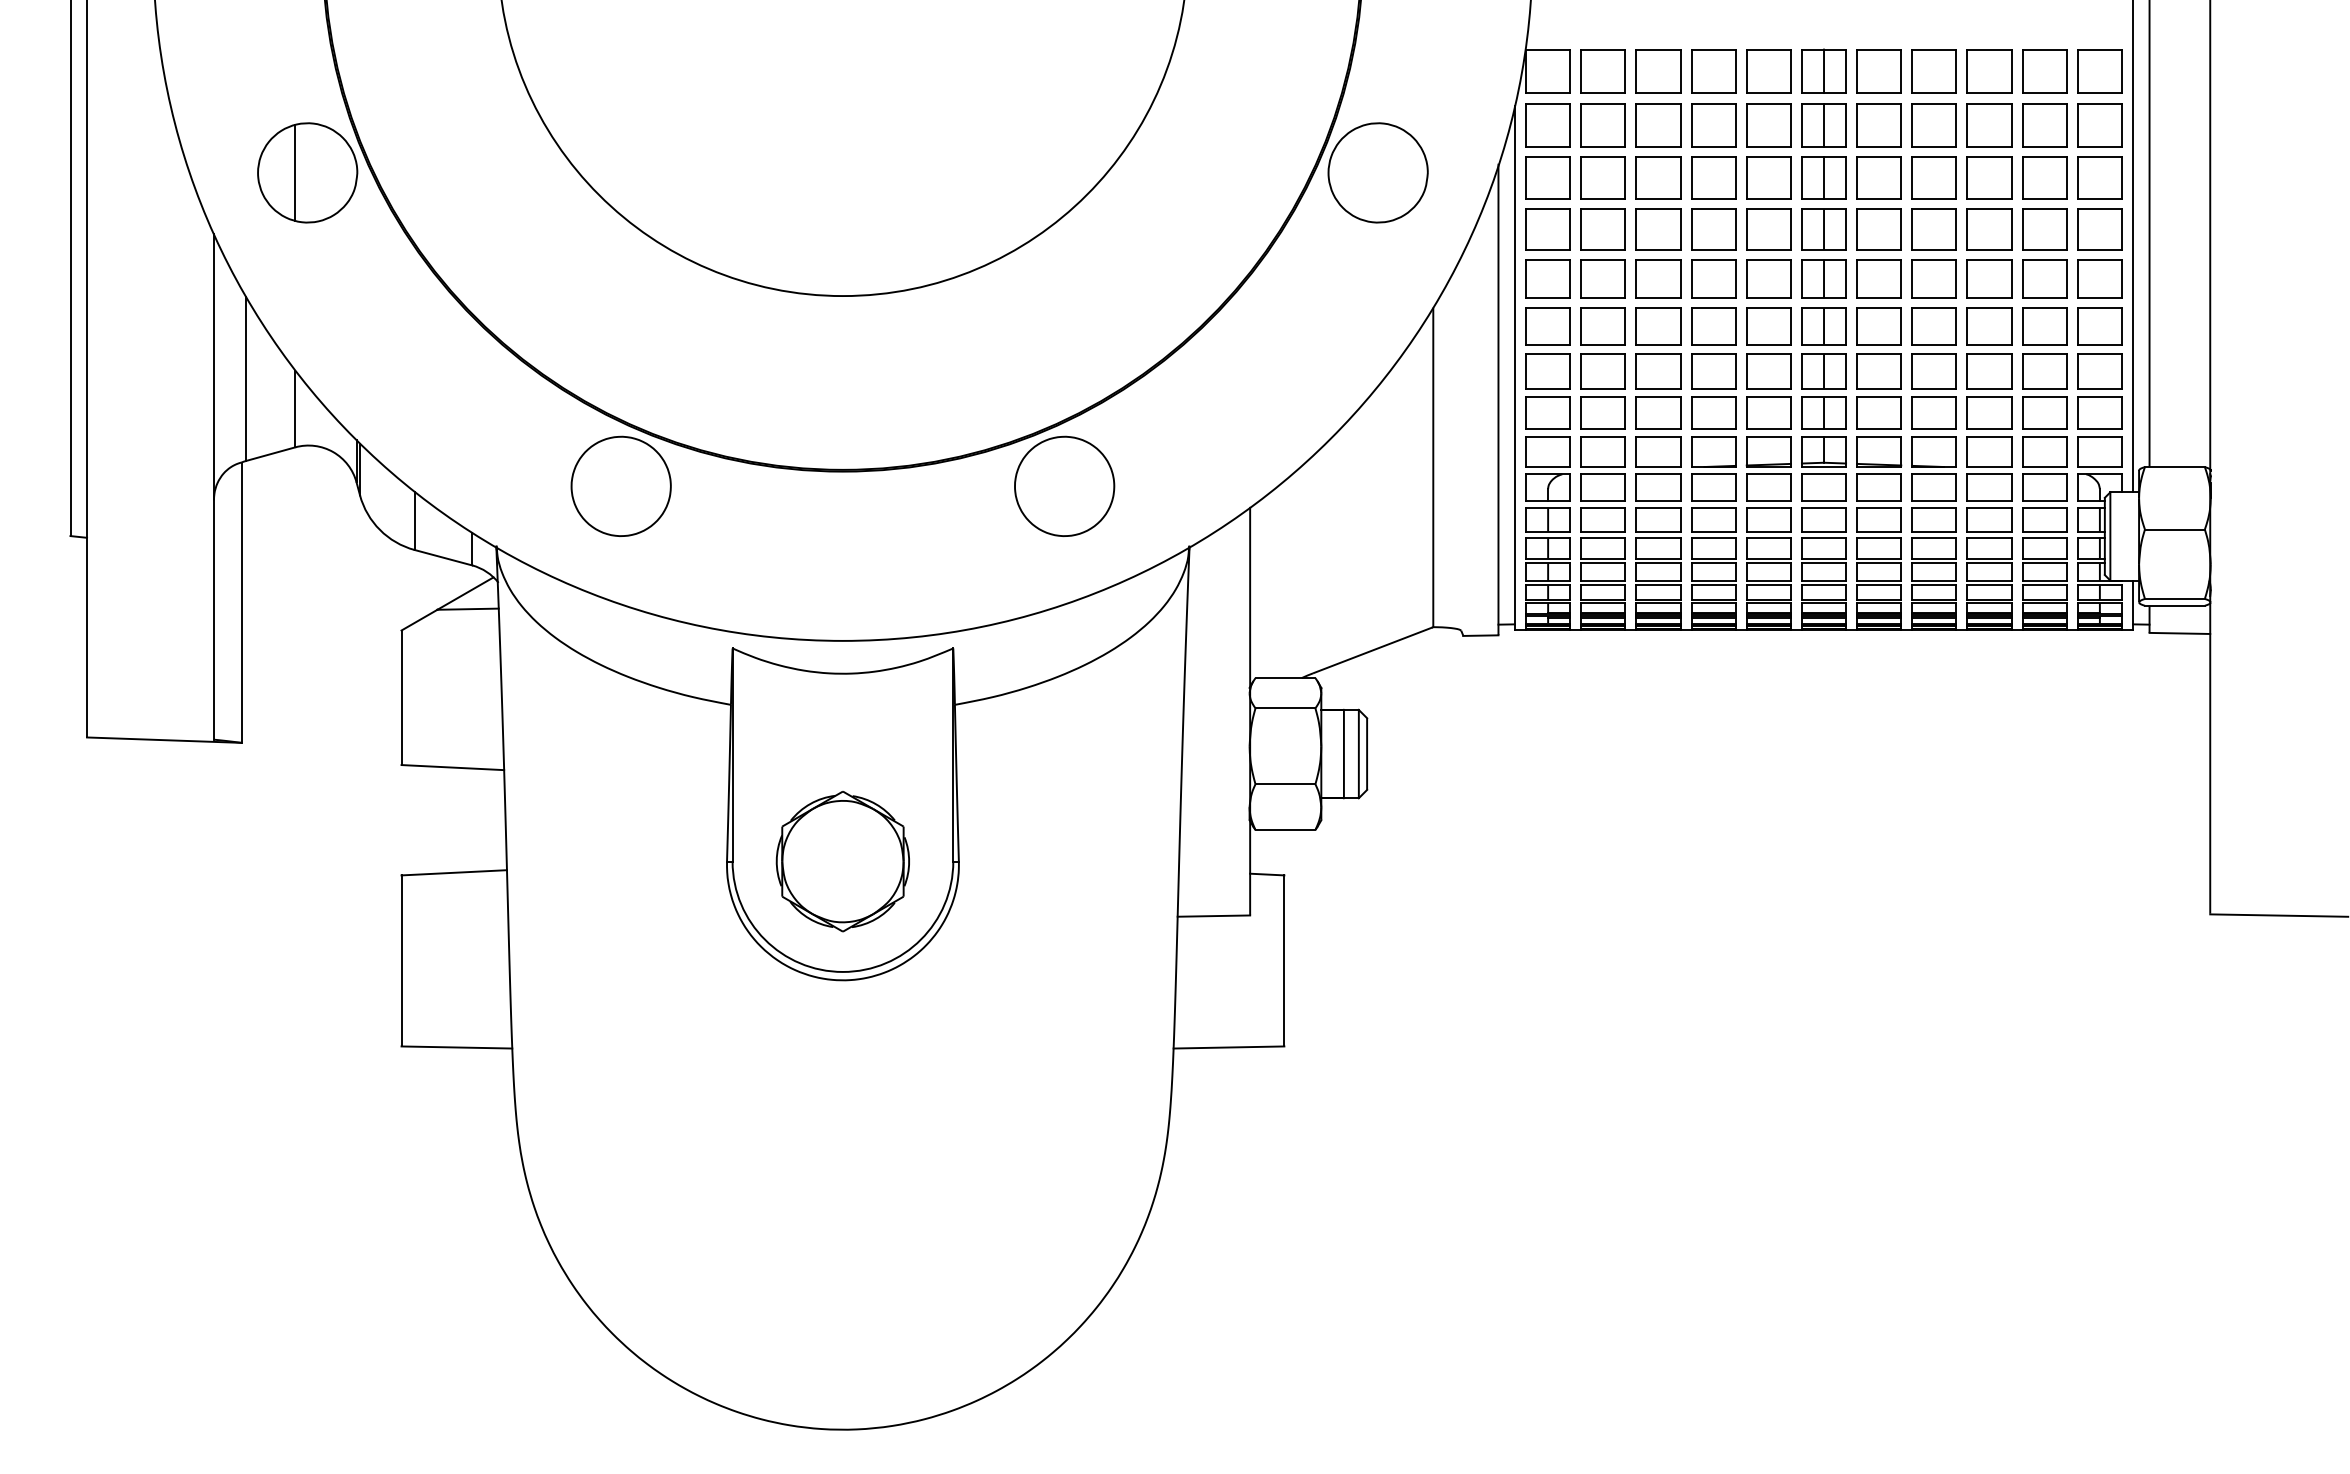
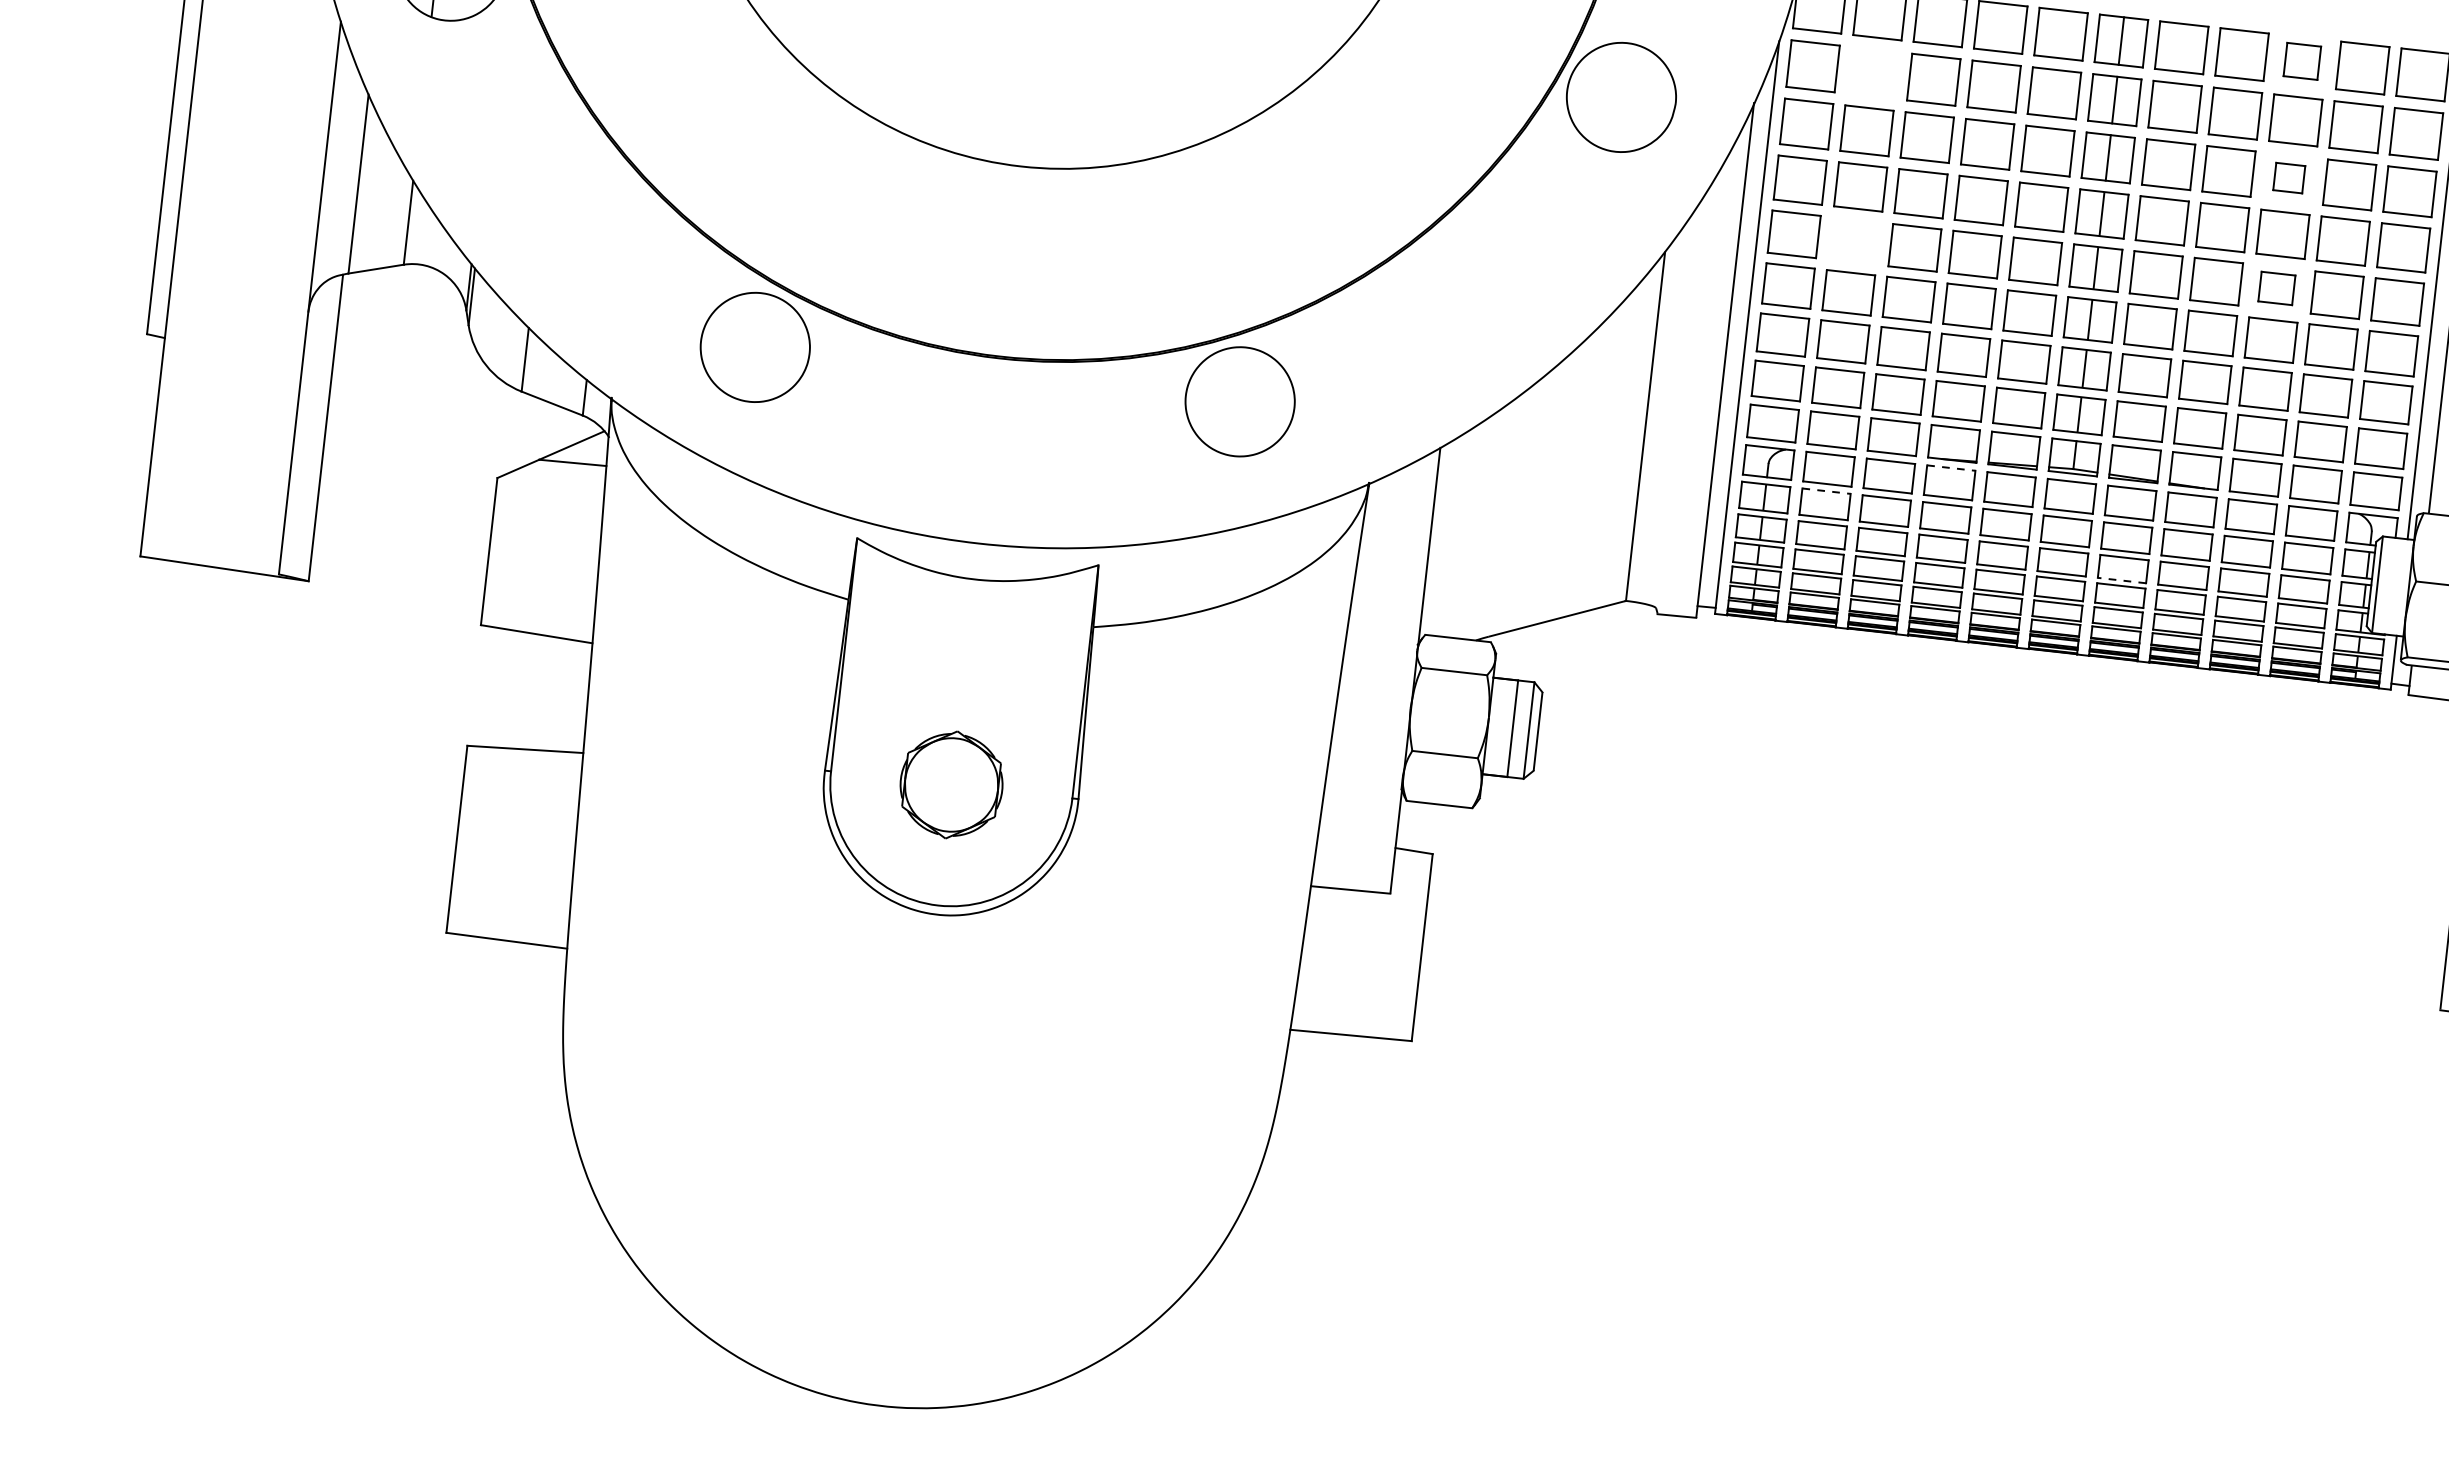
part: (1989, 71) -> (2302, 61), size x0.7
part: (1602, 125) -> (1872, 73), removed
part: (1989, 177) -> (2289, 177), size x0.6
part: (1602, 278) -> (1853, 240), removed
part: (1989, 278) -> (2276, 287), size x0.7
line: (1714, 474) -> (1952, 468), solid -> dashed
line: (1603, 507) -> (1826, 490), solid -> dashed
line: (1878, 558) -> (2121, 580), solid -> dashed
part: (842, 861) -> (951, 784), size x0.7

